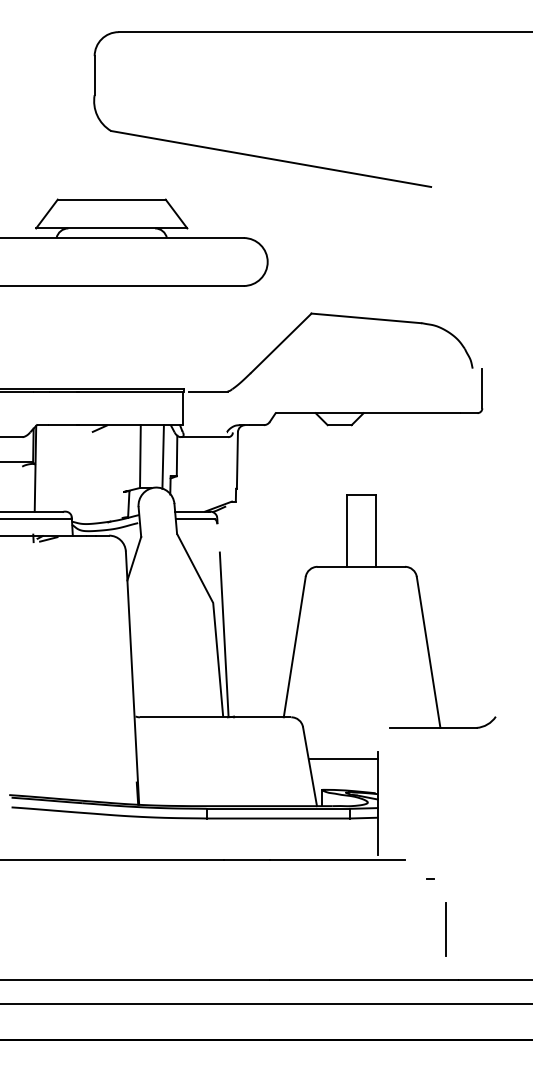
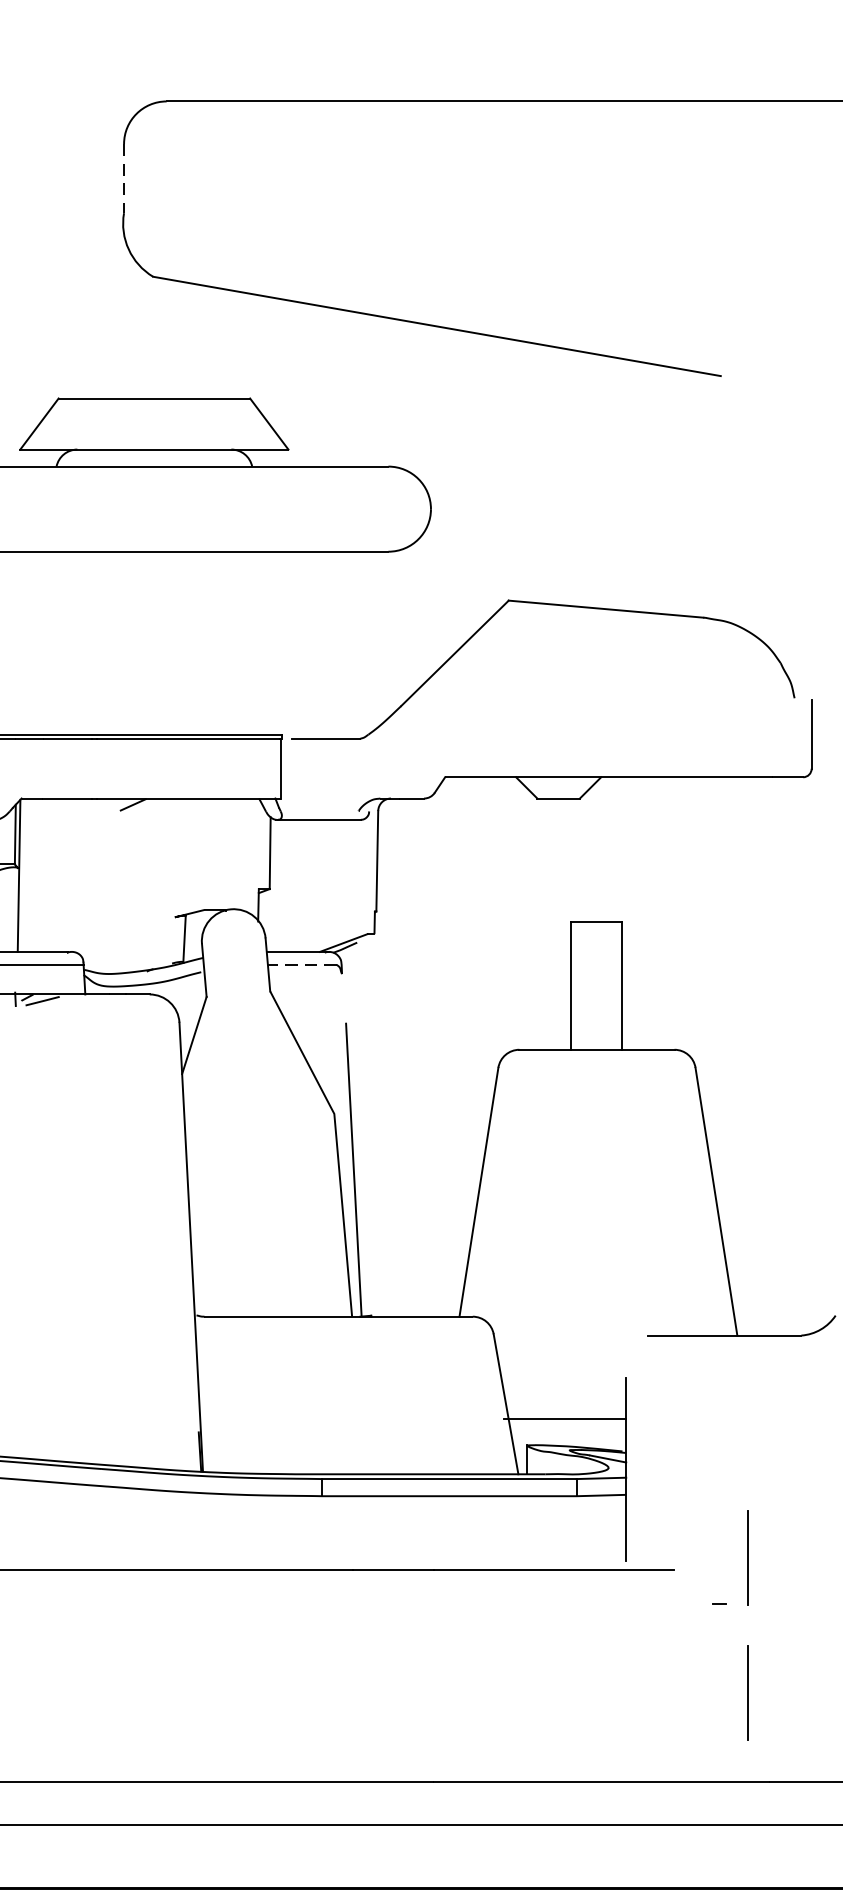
line: (94, 75) -> (123, 178), solid -> dashed
line: (140, 456) -> (205, 854), removed
line: (162, 456) -> (244, 854), removed
line: (194, 518) -> (301, 964), solid -> dashed
line: (342, 758) -> (563, 1418), moved
line: (445, 853) -> (746, 1558), added

